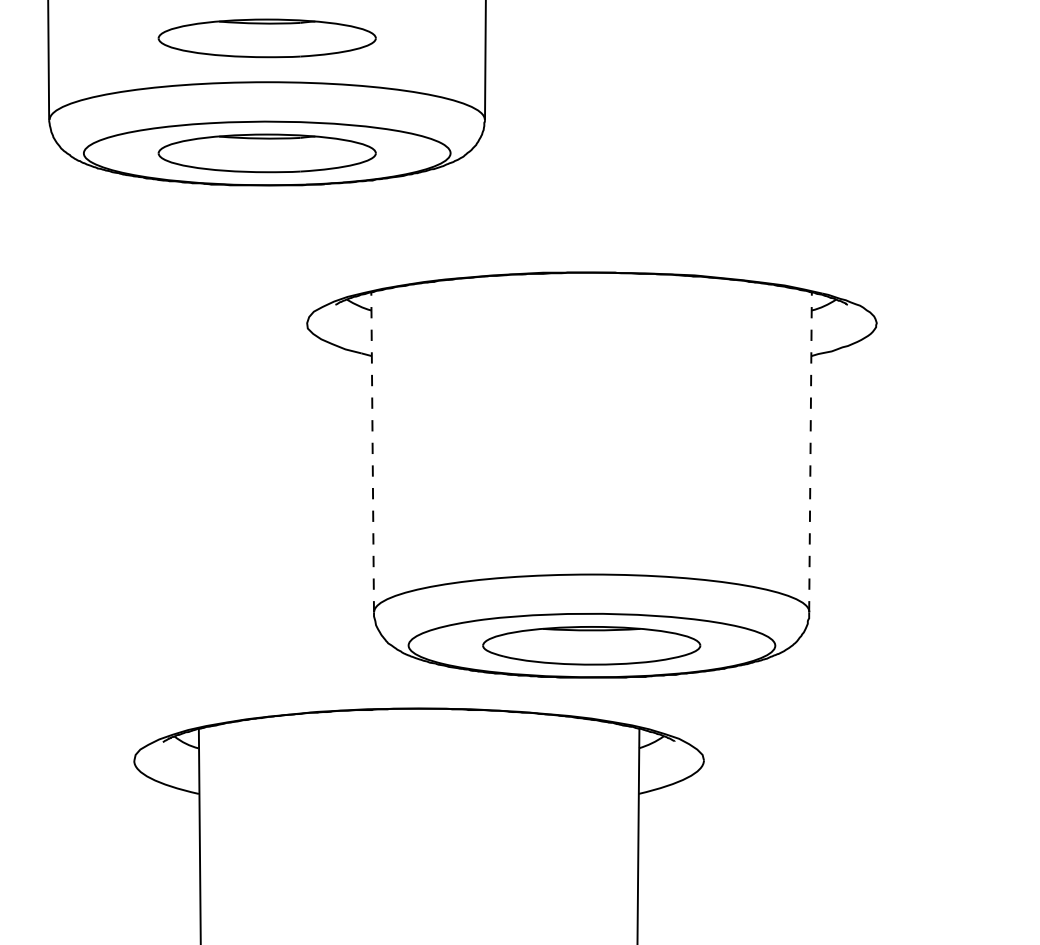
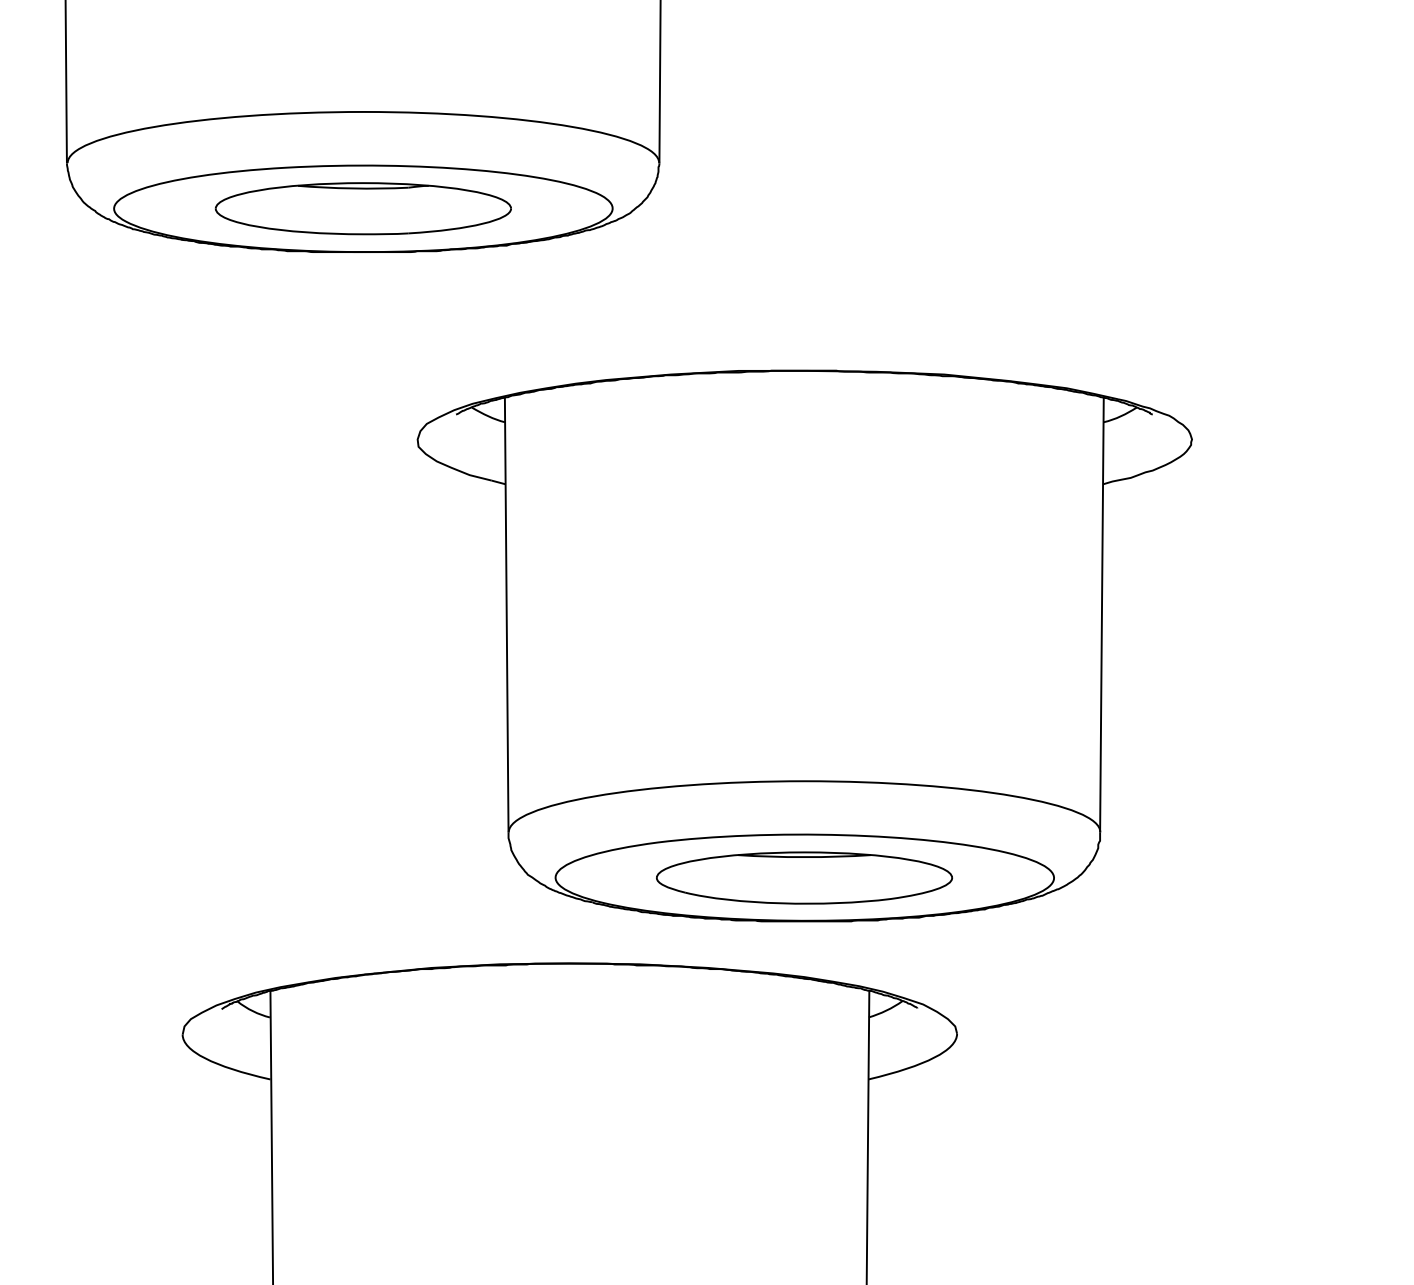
part: (266, 38) -> (362, 52), removed
line: (372, 451) -> (506, 613), dashed -> solid
line: (810, 451) -> (1101, 613), dashed -> solid

